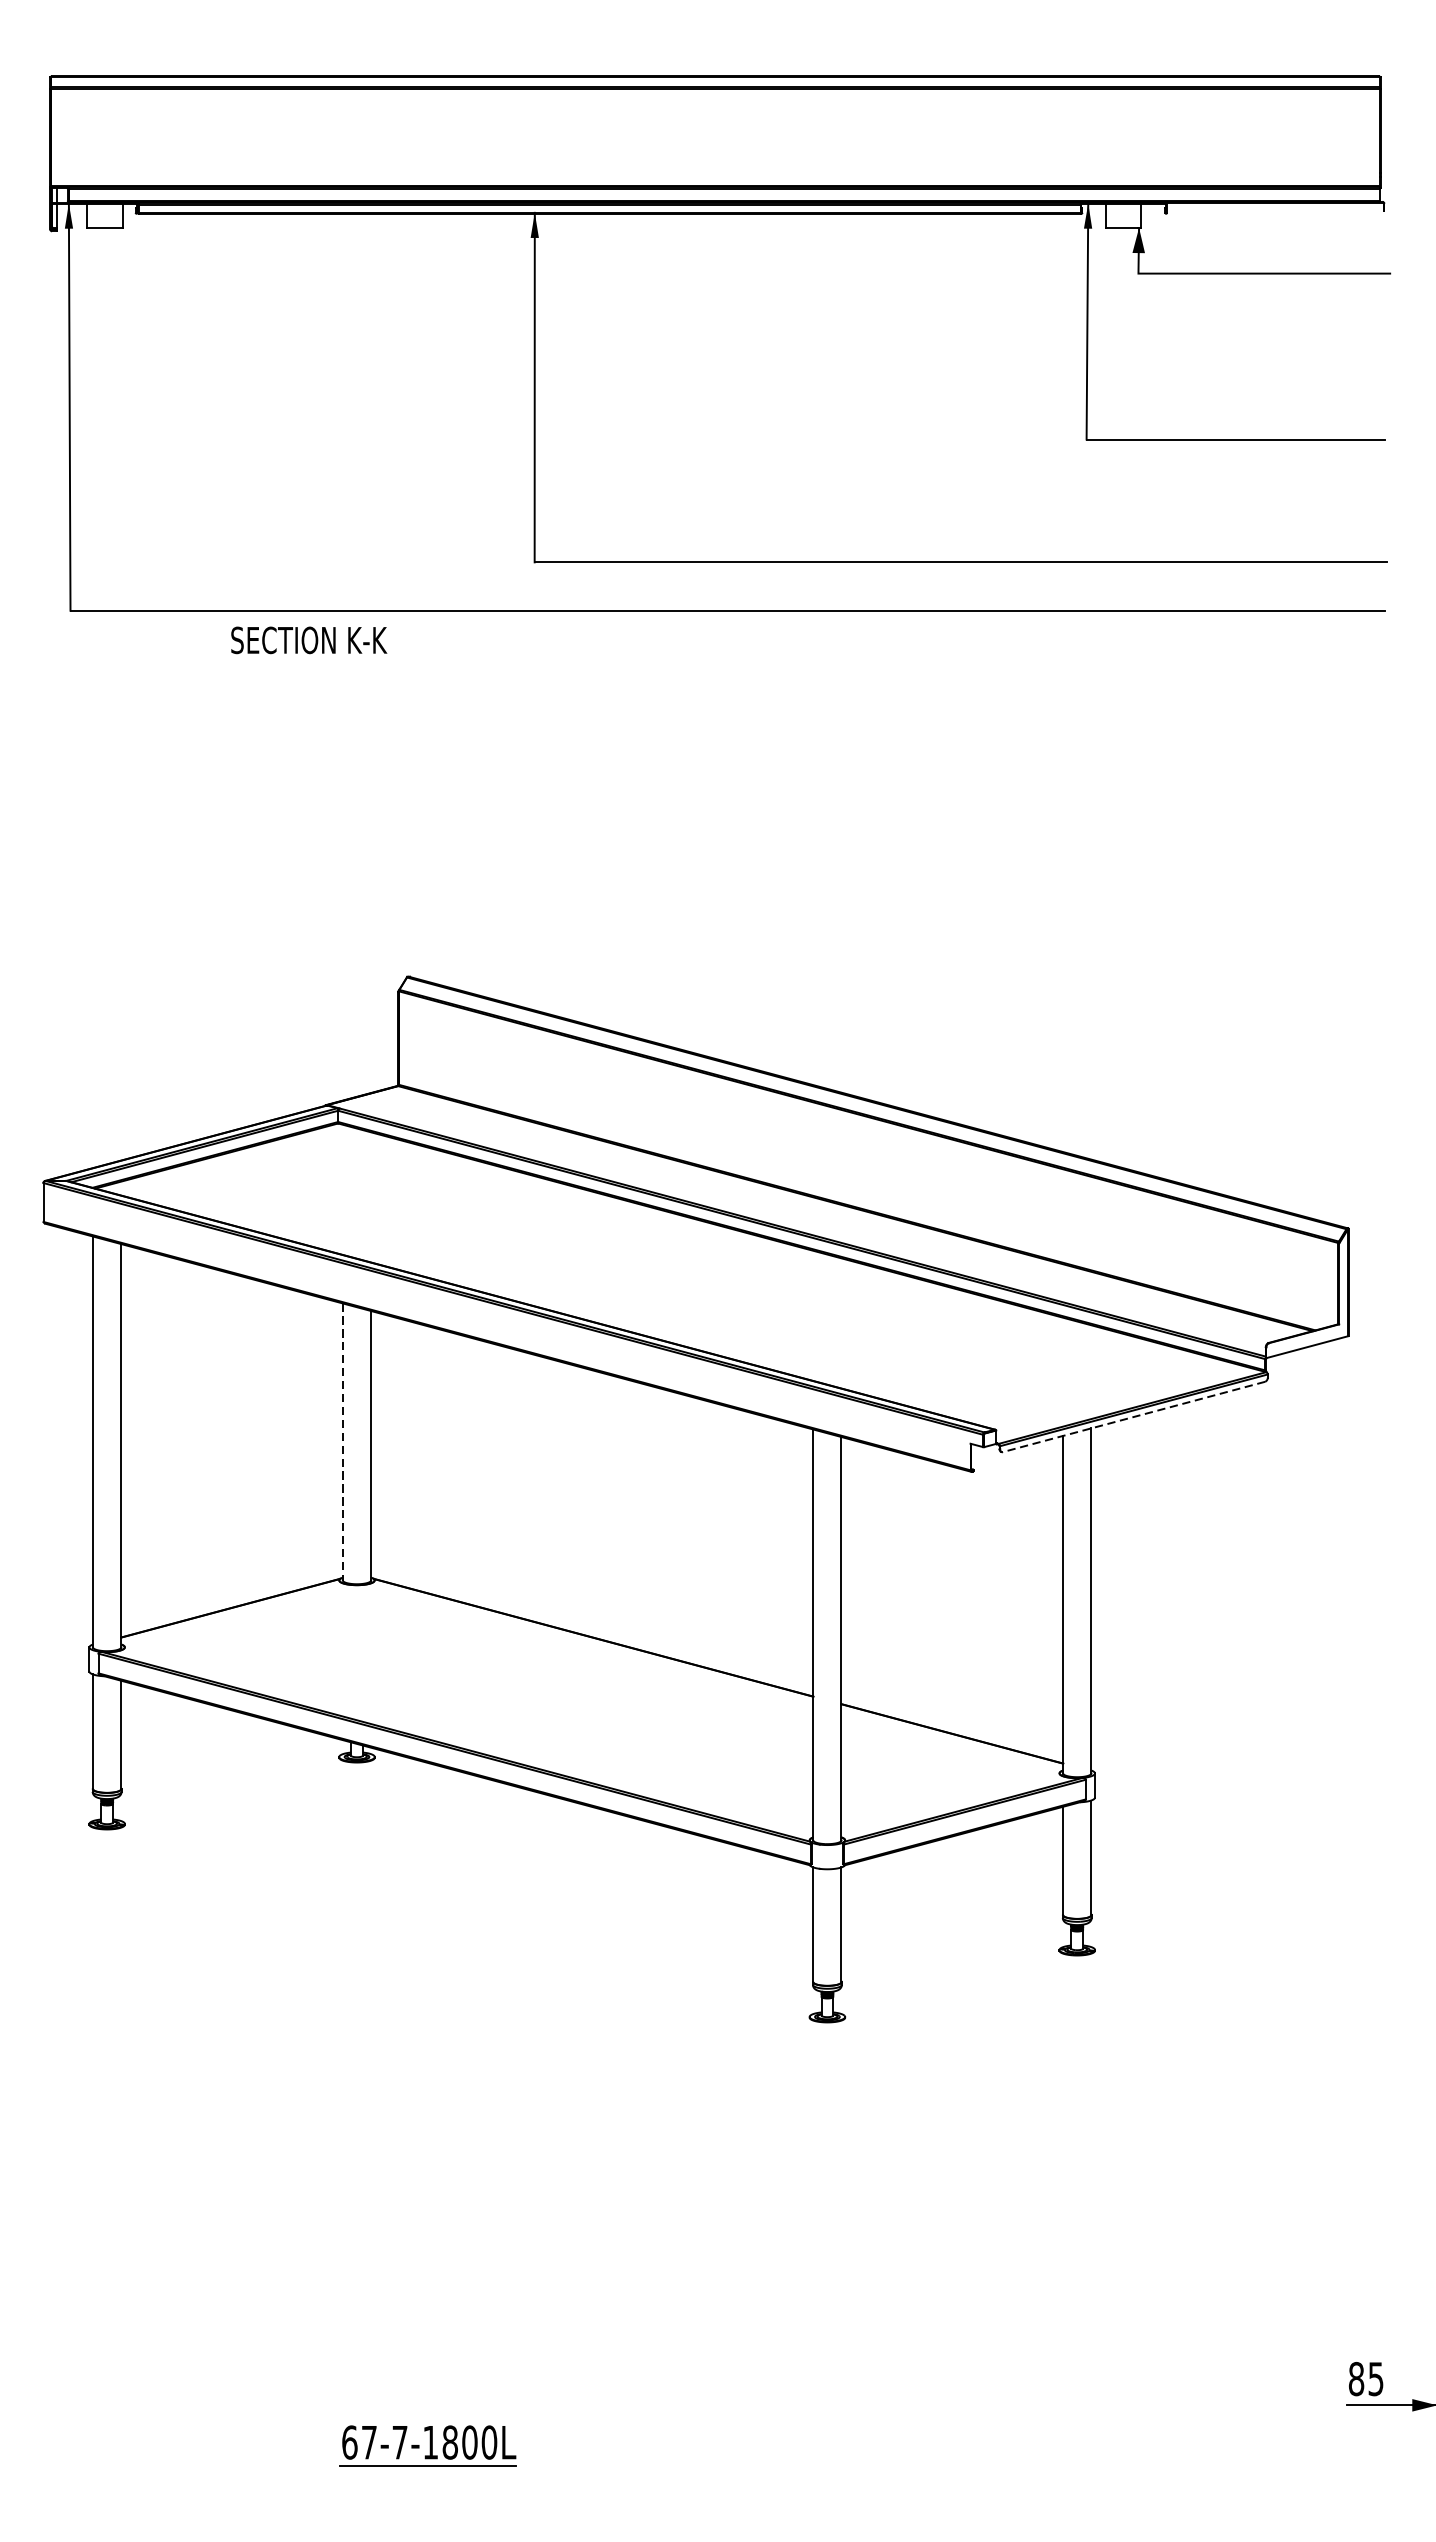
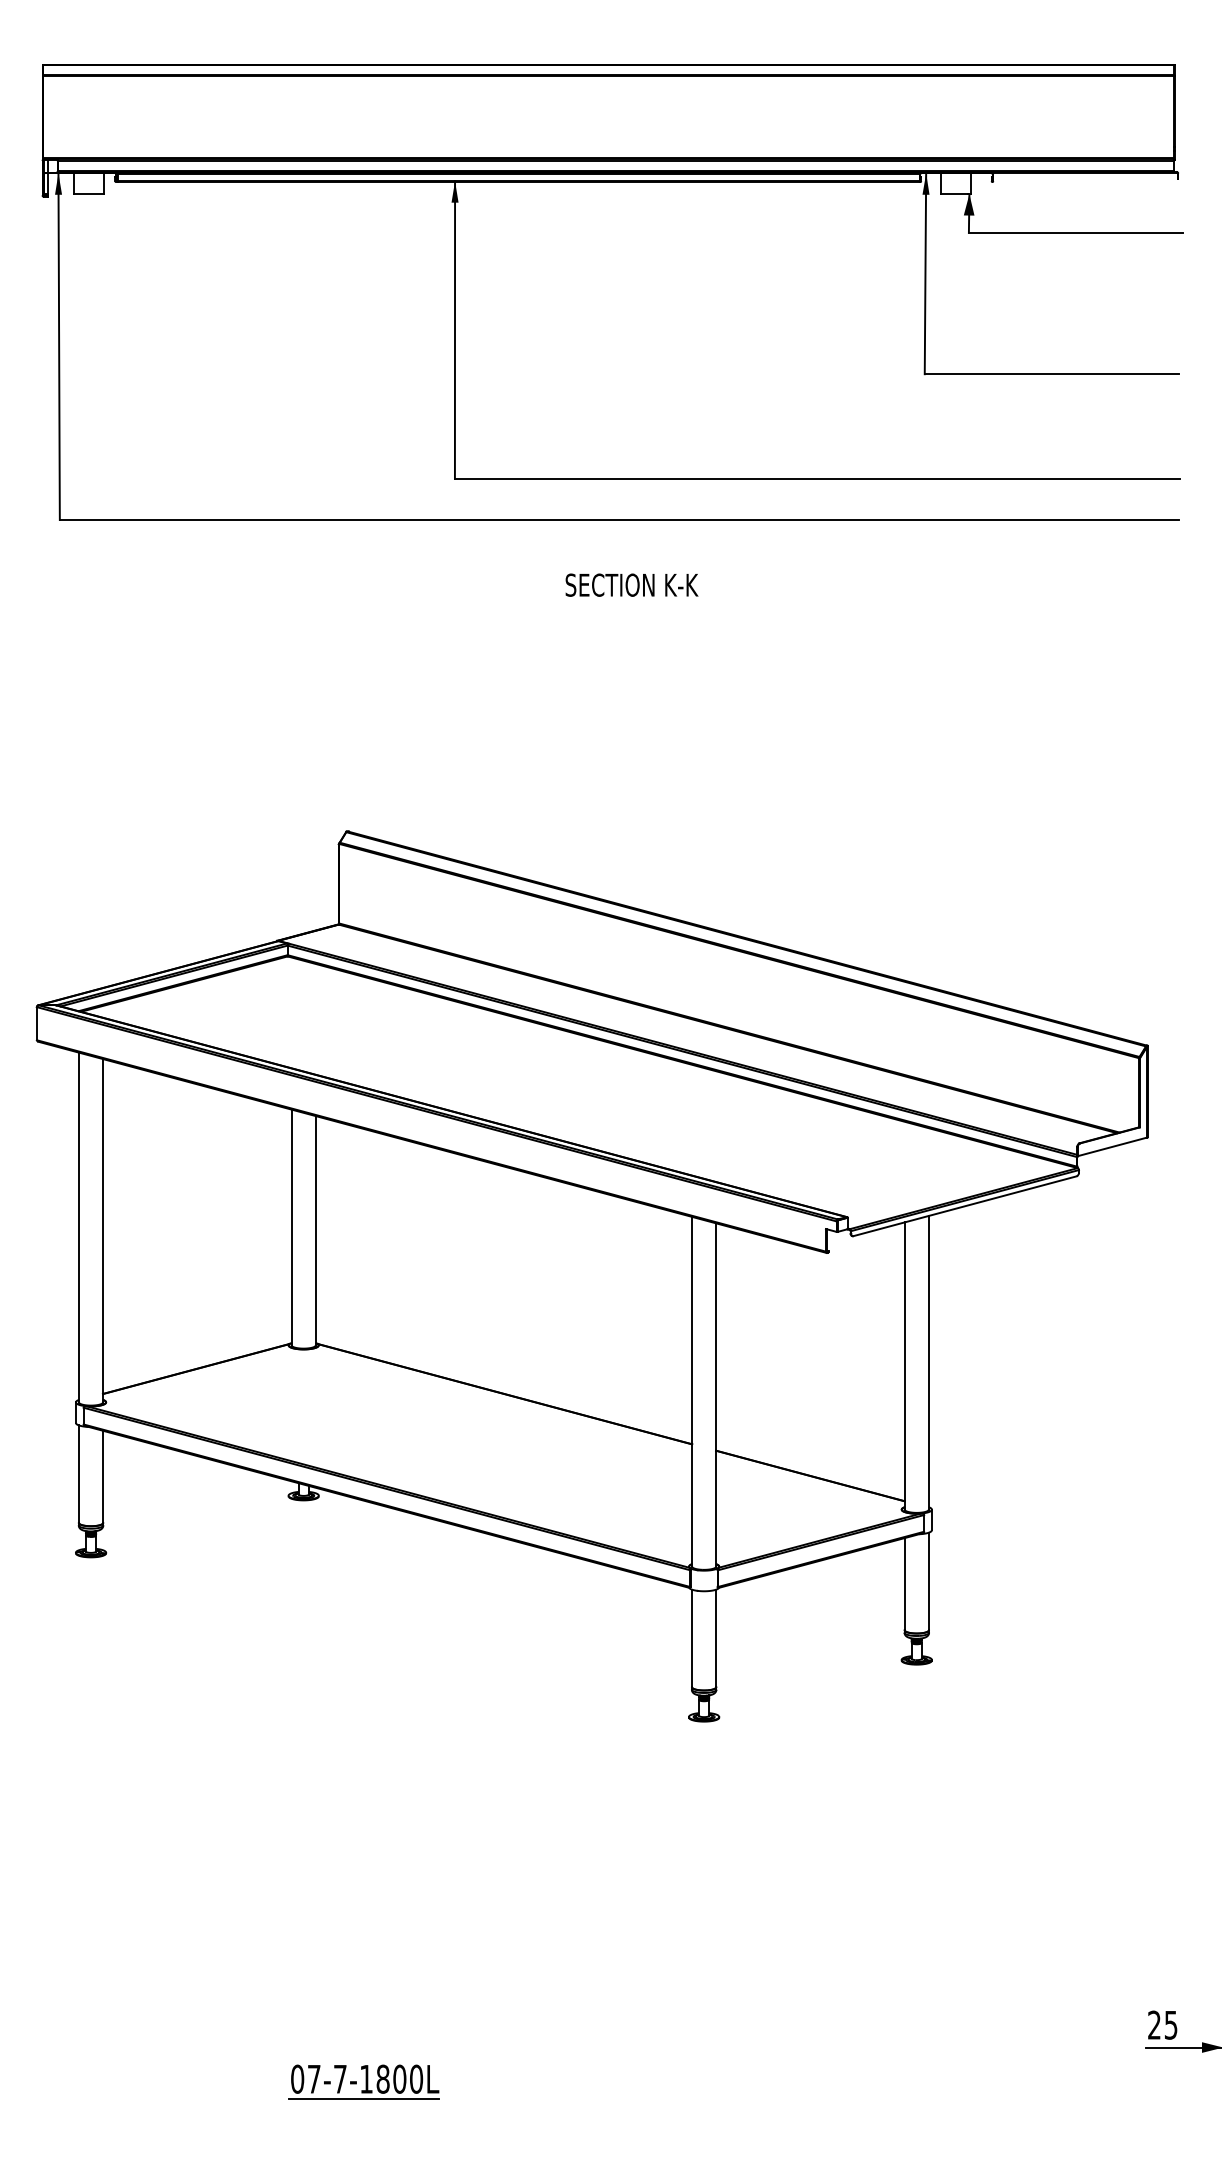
text: (308, 639) -> (631, 584), moved
line: (1134, 1417) -> (965, 1206), dashed -> solid
line: (342, 1443) -> (291, 1228), dashed -> solid
text: (1356, 2378) -> (1154, 2024), 85 -> 25
text: (349, 2441) -> (297, 2078), 67-7-1800L -> 07-7-1800L

